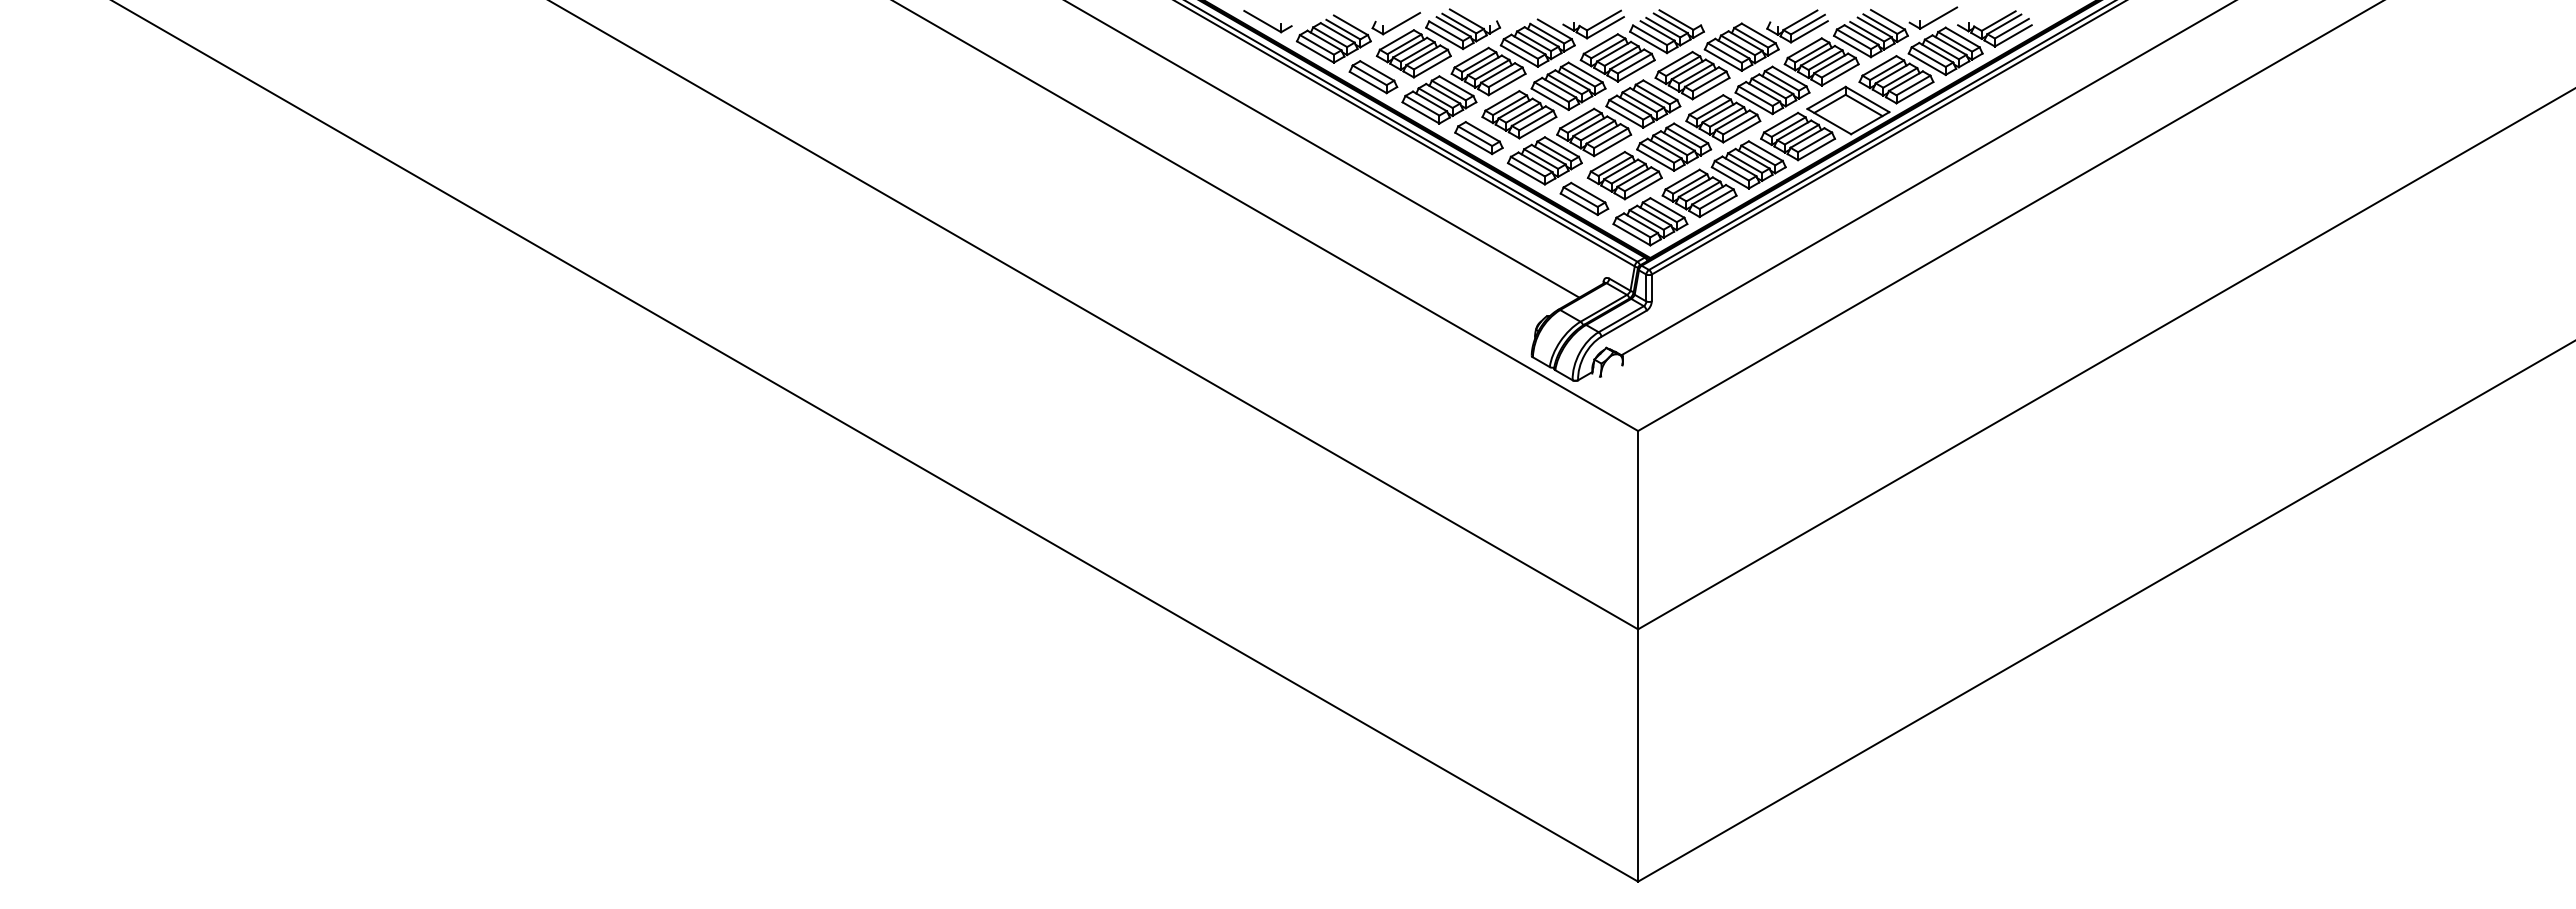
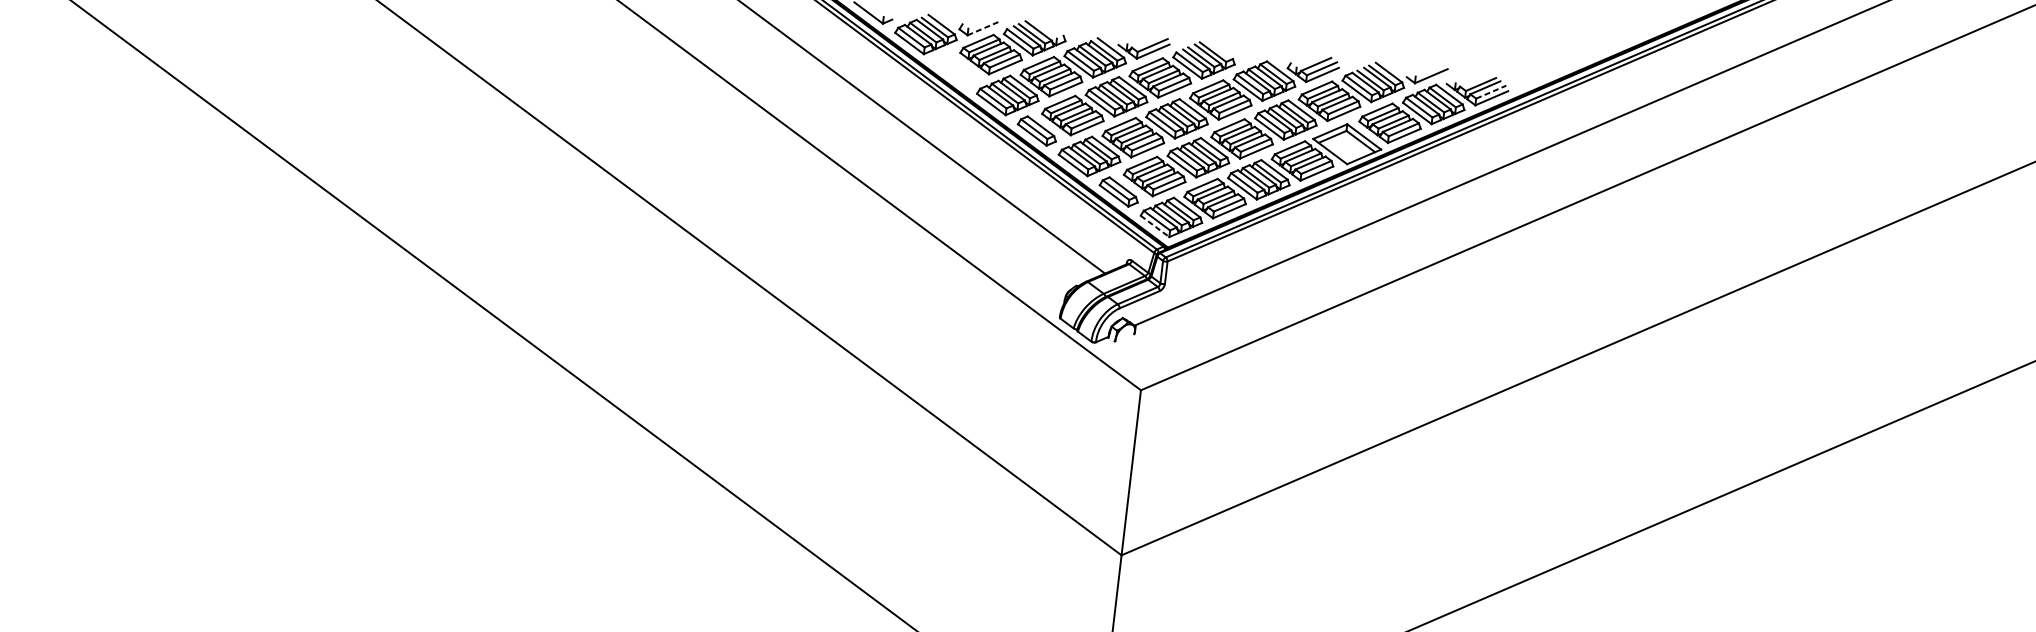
line: (1402, 23) -> (984, 28), solid -> dashed
line: (2011, 28) -> (1490, 91), solid -> dashed
part: (1373, 77) -> (955, 70), removed
line: (1632, 235) -> (1155, 227), solid -> dashed

